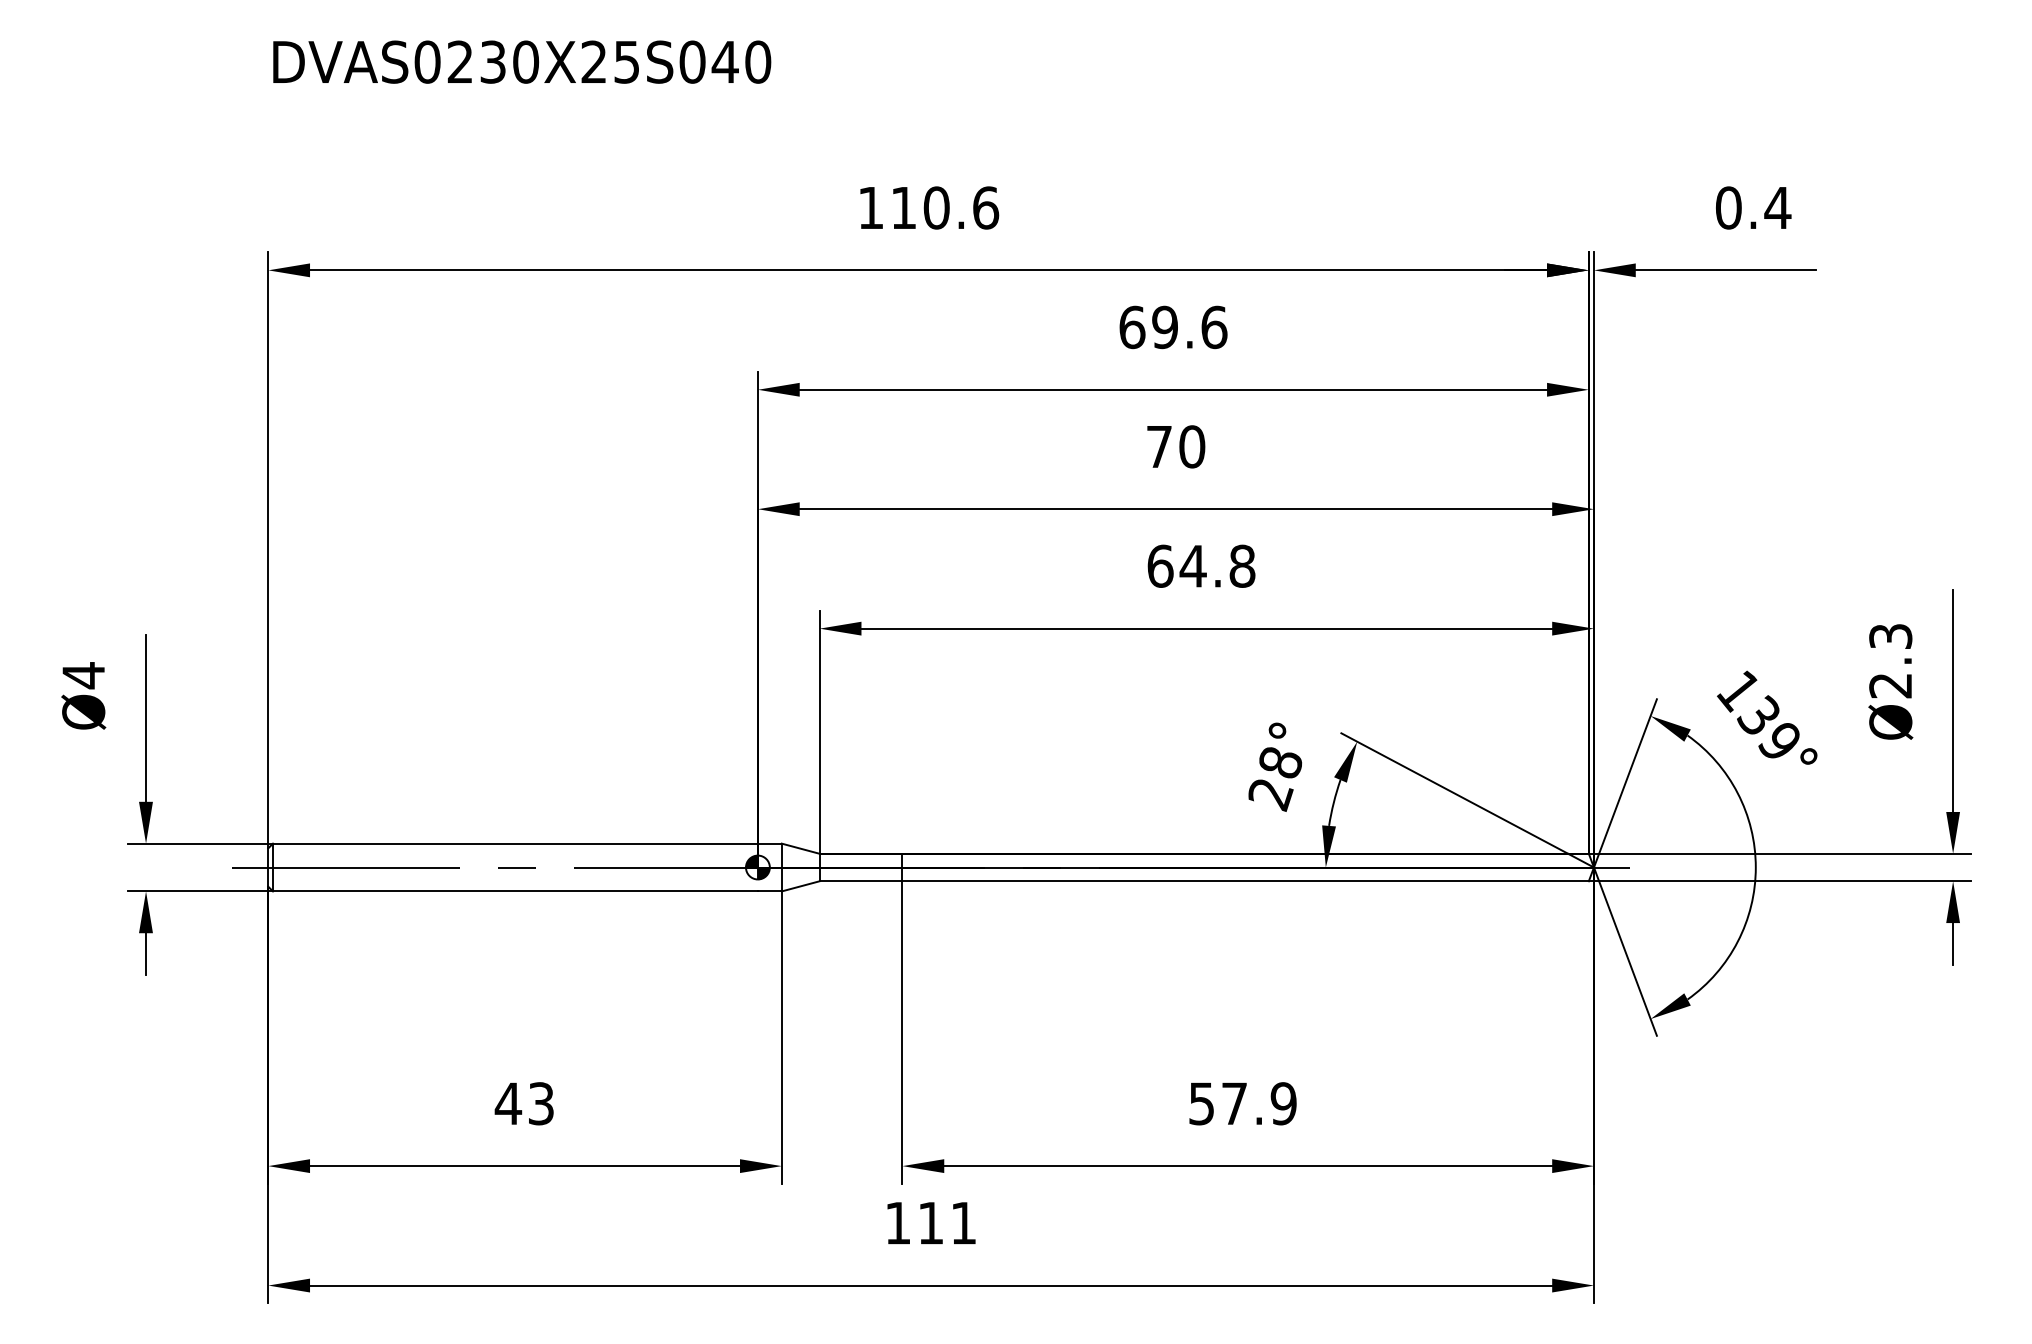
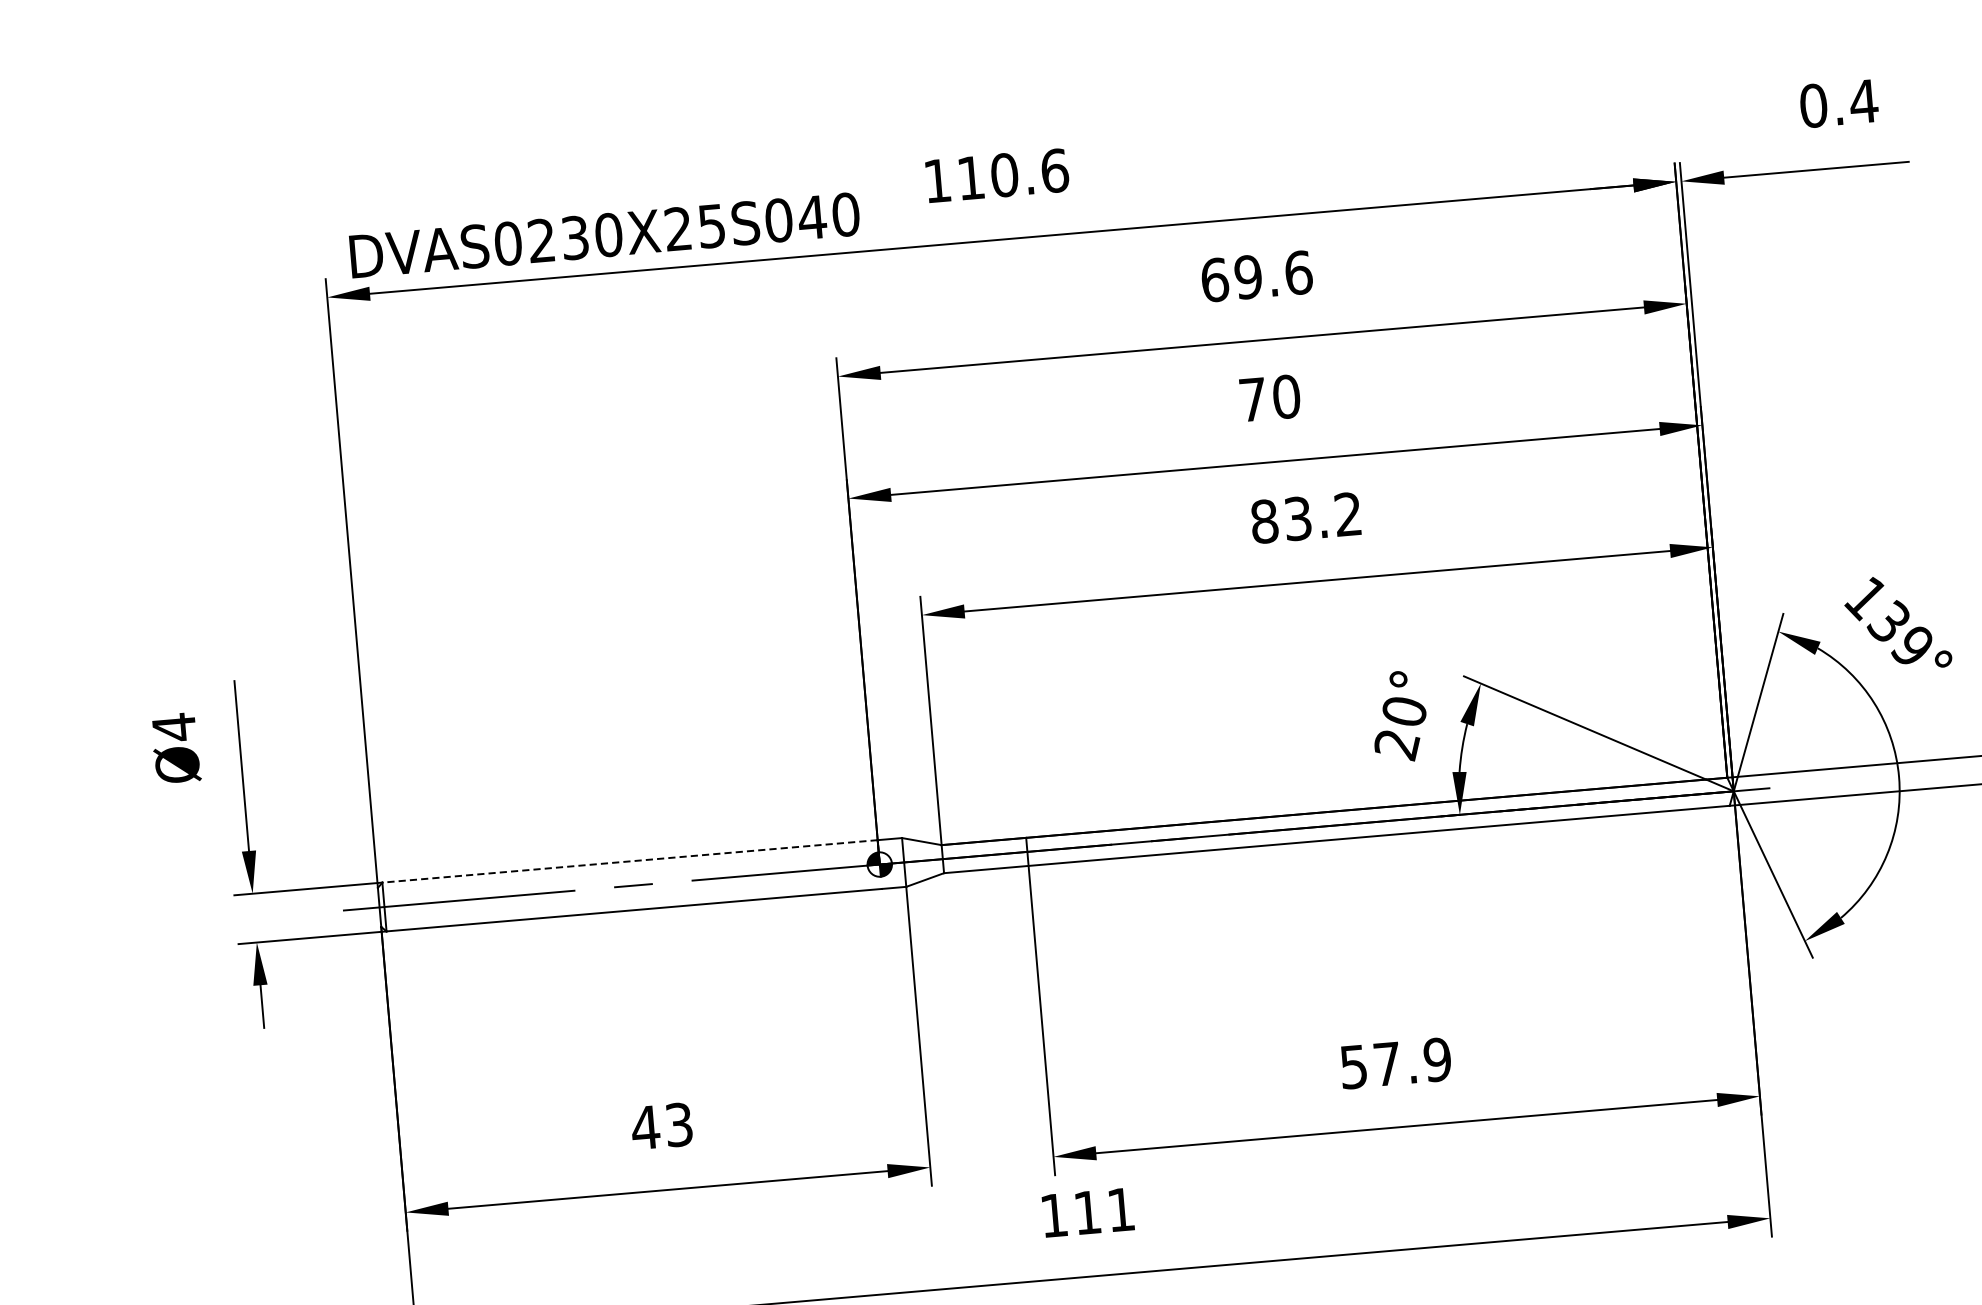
text: (522, 61) -> (605, 234), moved
text: (1201, 565) -> (1306, 517), 64.8 -> 83.2
text: (1280, 762) -> (1404, 711), 28° -> 20°
line: (514, 843) -> (629, 861), solid -> dashed

